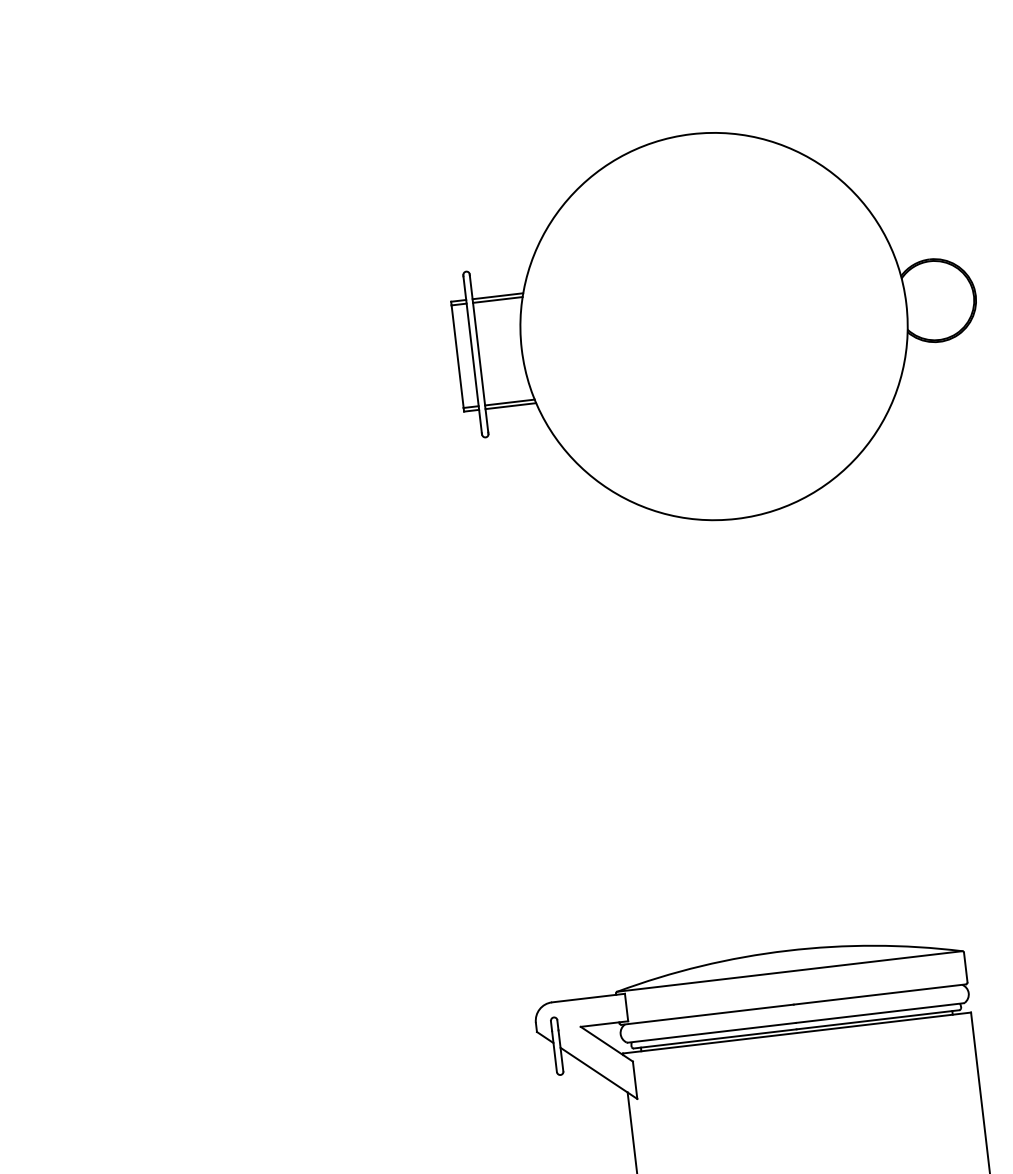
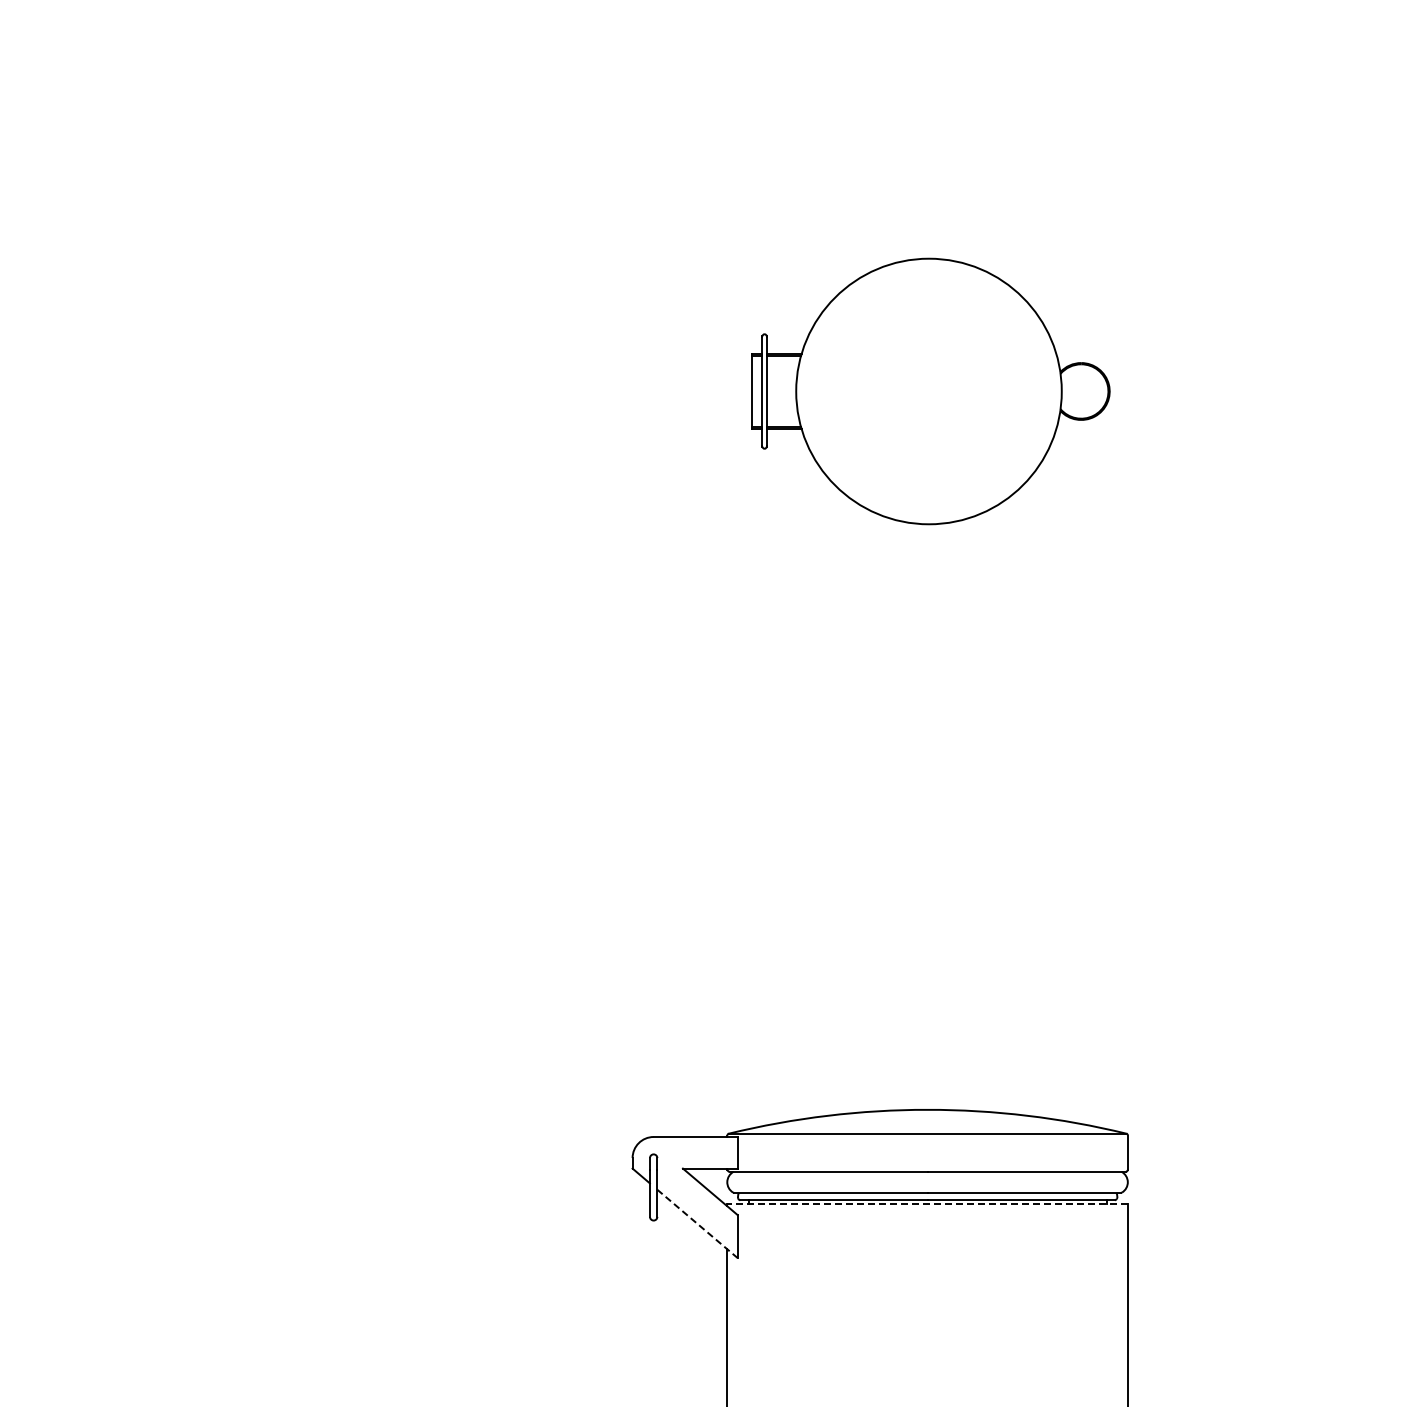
part: (716, 326) -> (930, 391), size x0.6
line: (796, 1033) -> (927, 1204), solid -> dashed
line: (598, 1073) -> (697, 1223), solid -> dashed

